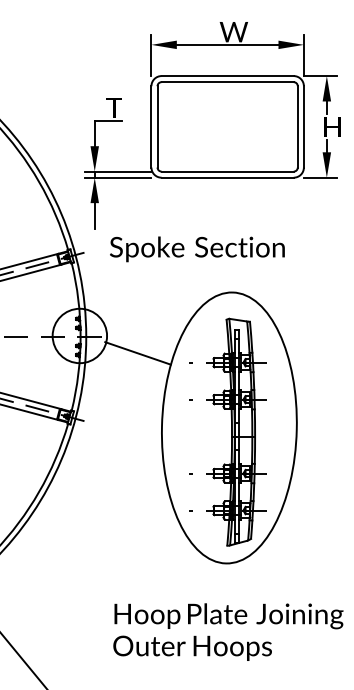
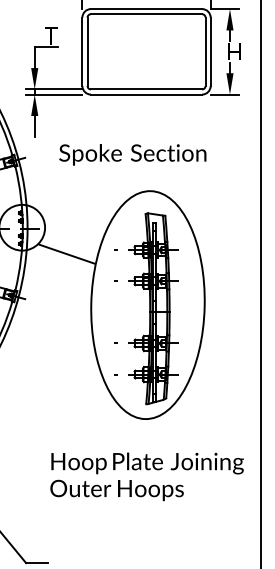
text: (197, 249) -> (132, 154), moved
line: (137, 353) -> (66, 254), moved

